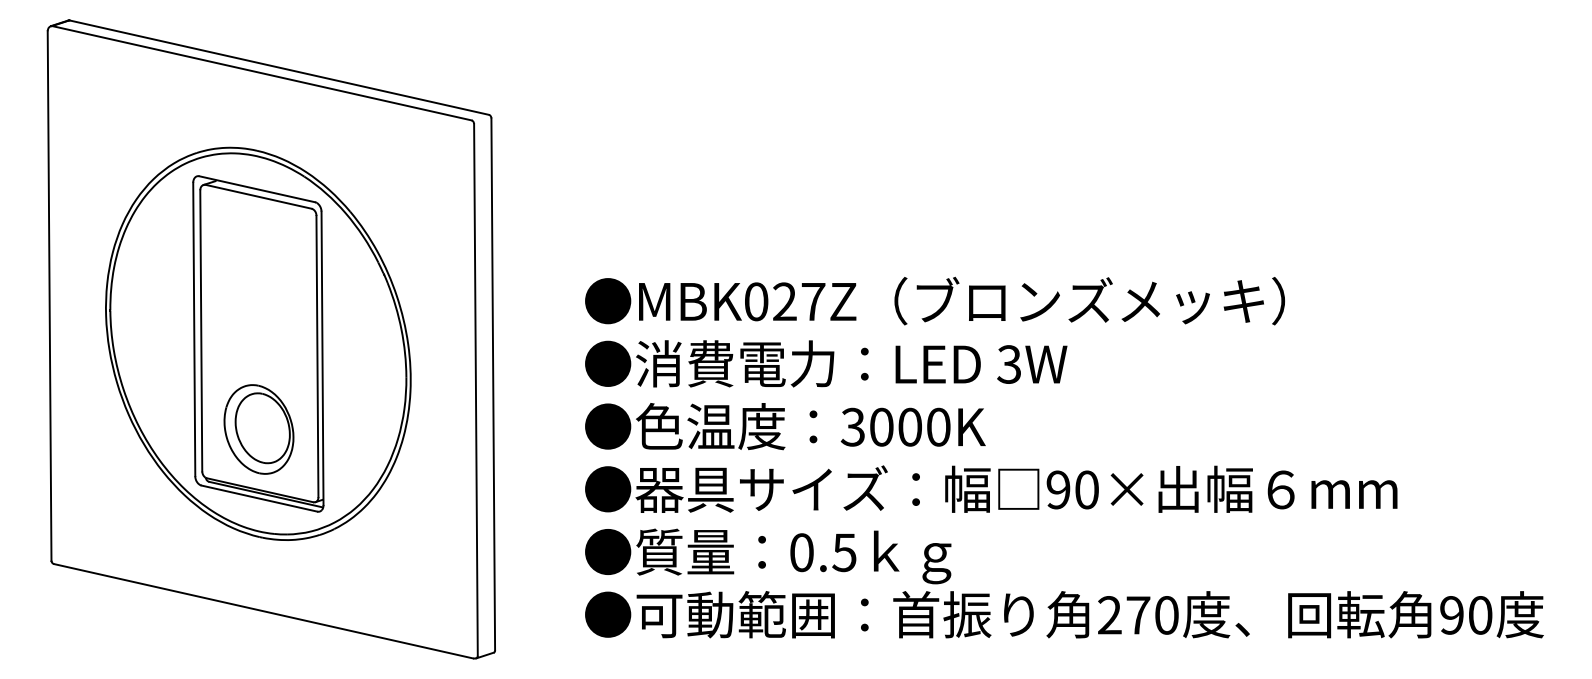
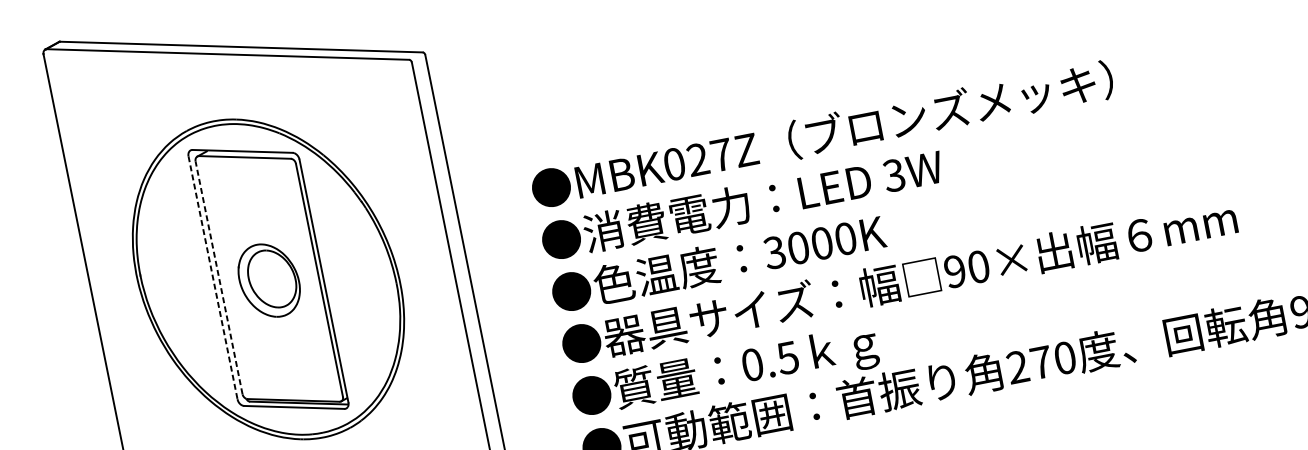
line: (194, 329) -> (213, 277), solid -> dashed
line: (201, 330) -> (219, 277), solid -> dashed
part: (258, 429) -> (268, 280), moved

